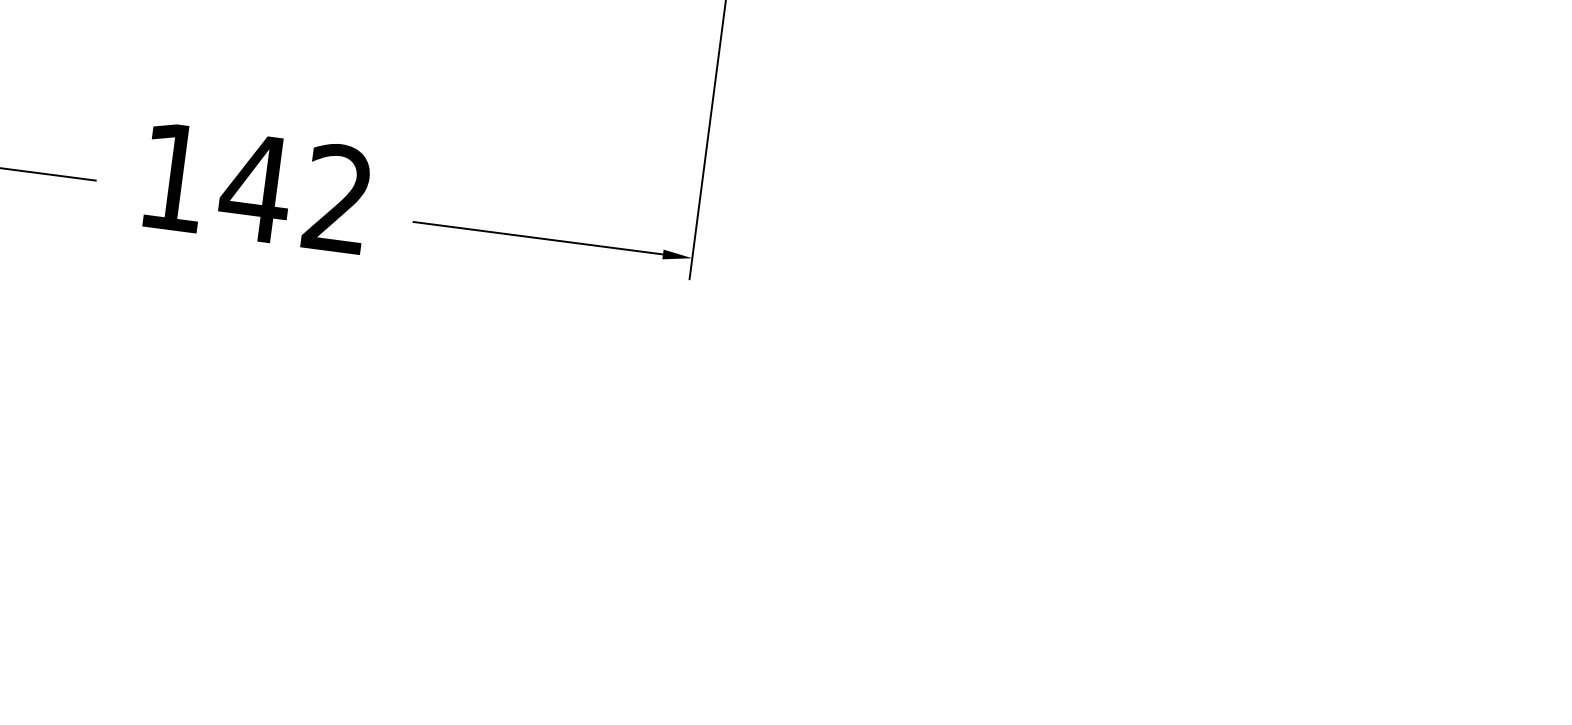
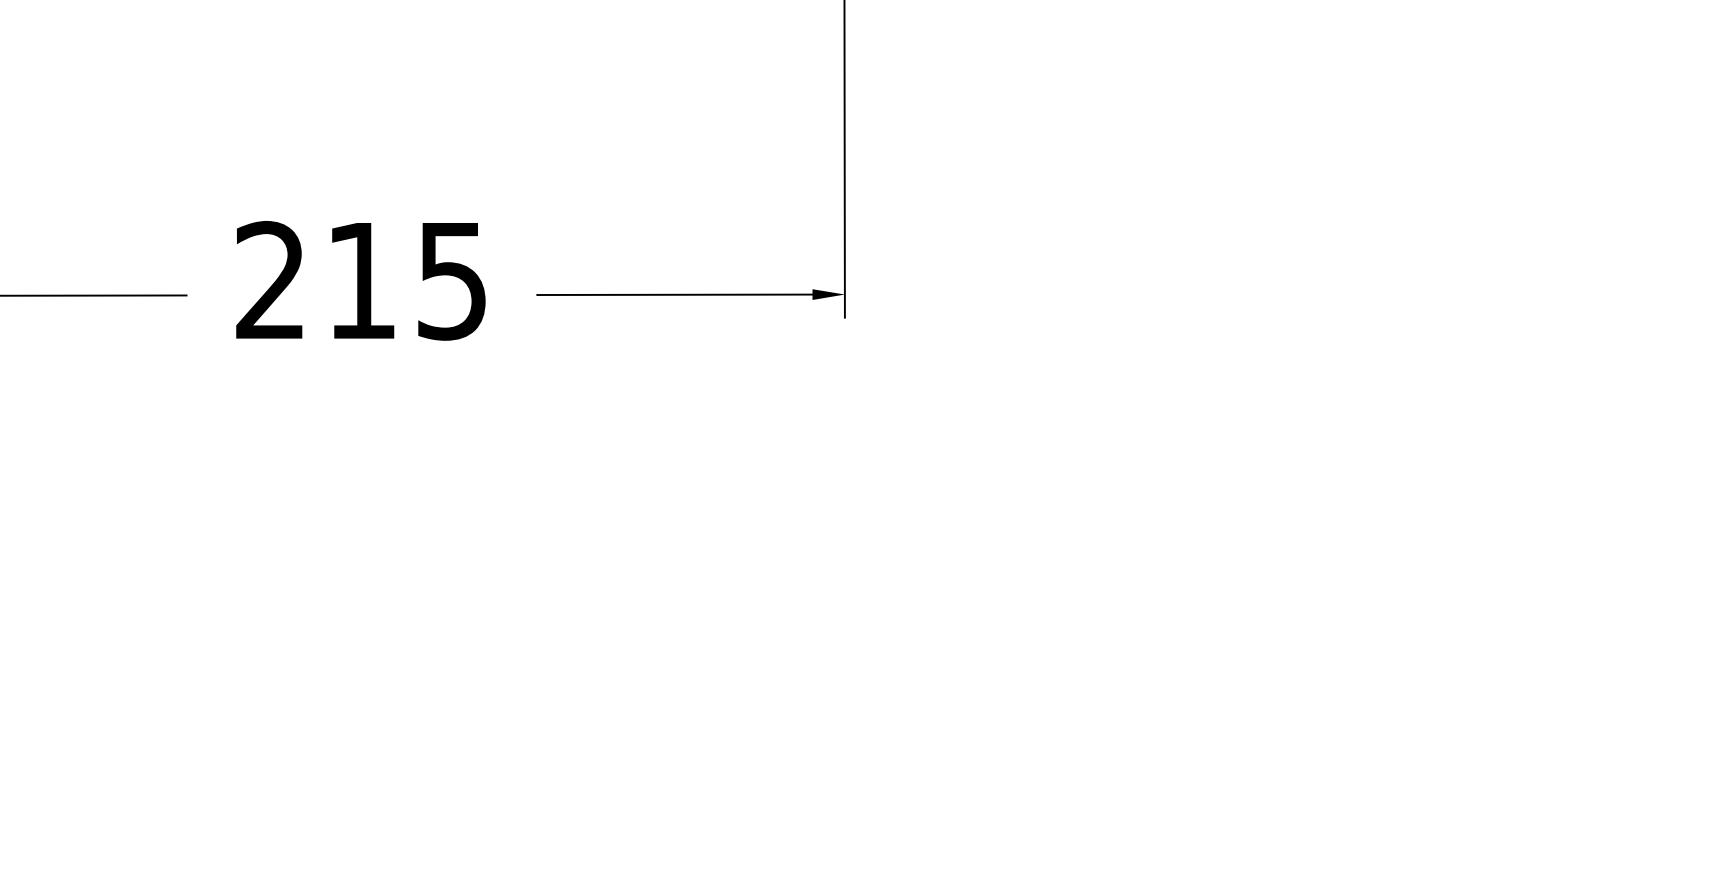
text: (255, 187) -> (360, 280), 142 -> 215

